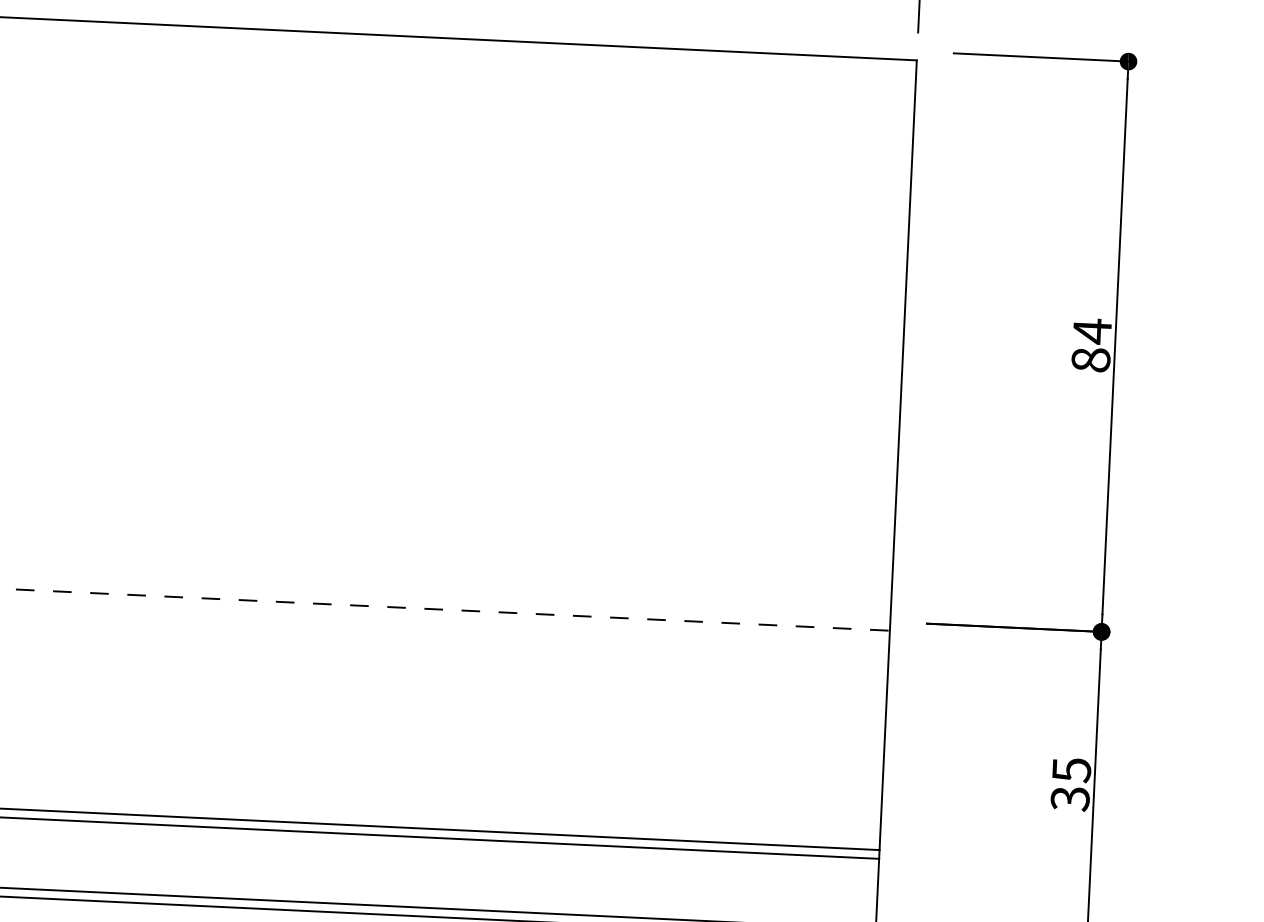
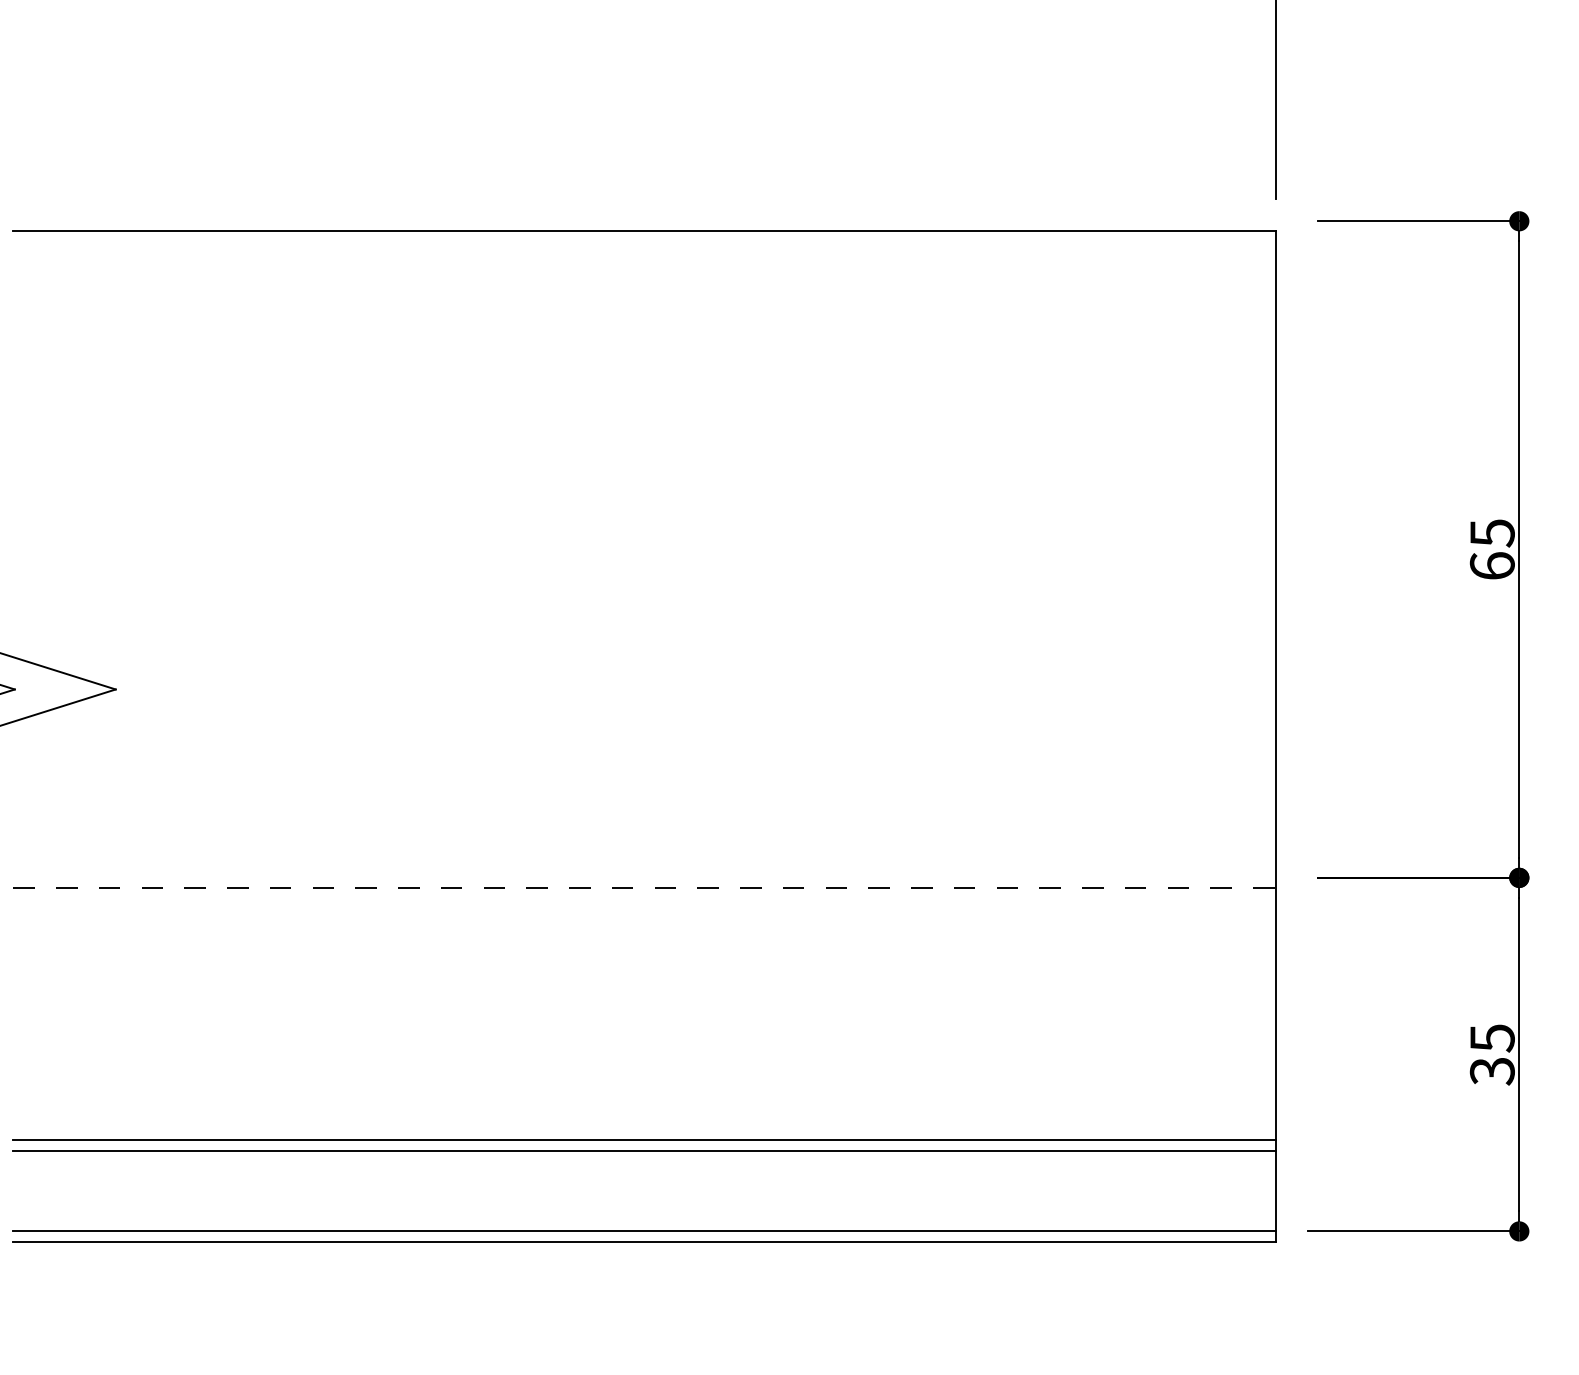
text: (1090, 344) -> (1491, 548), 84 -> 65

